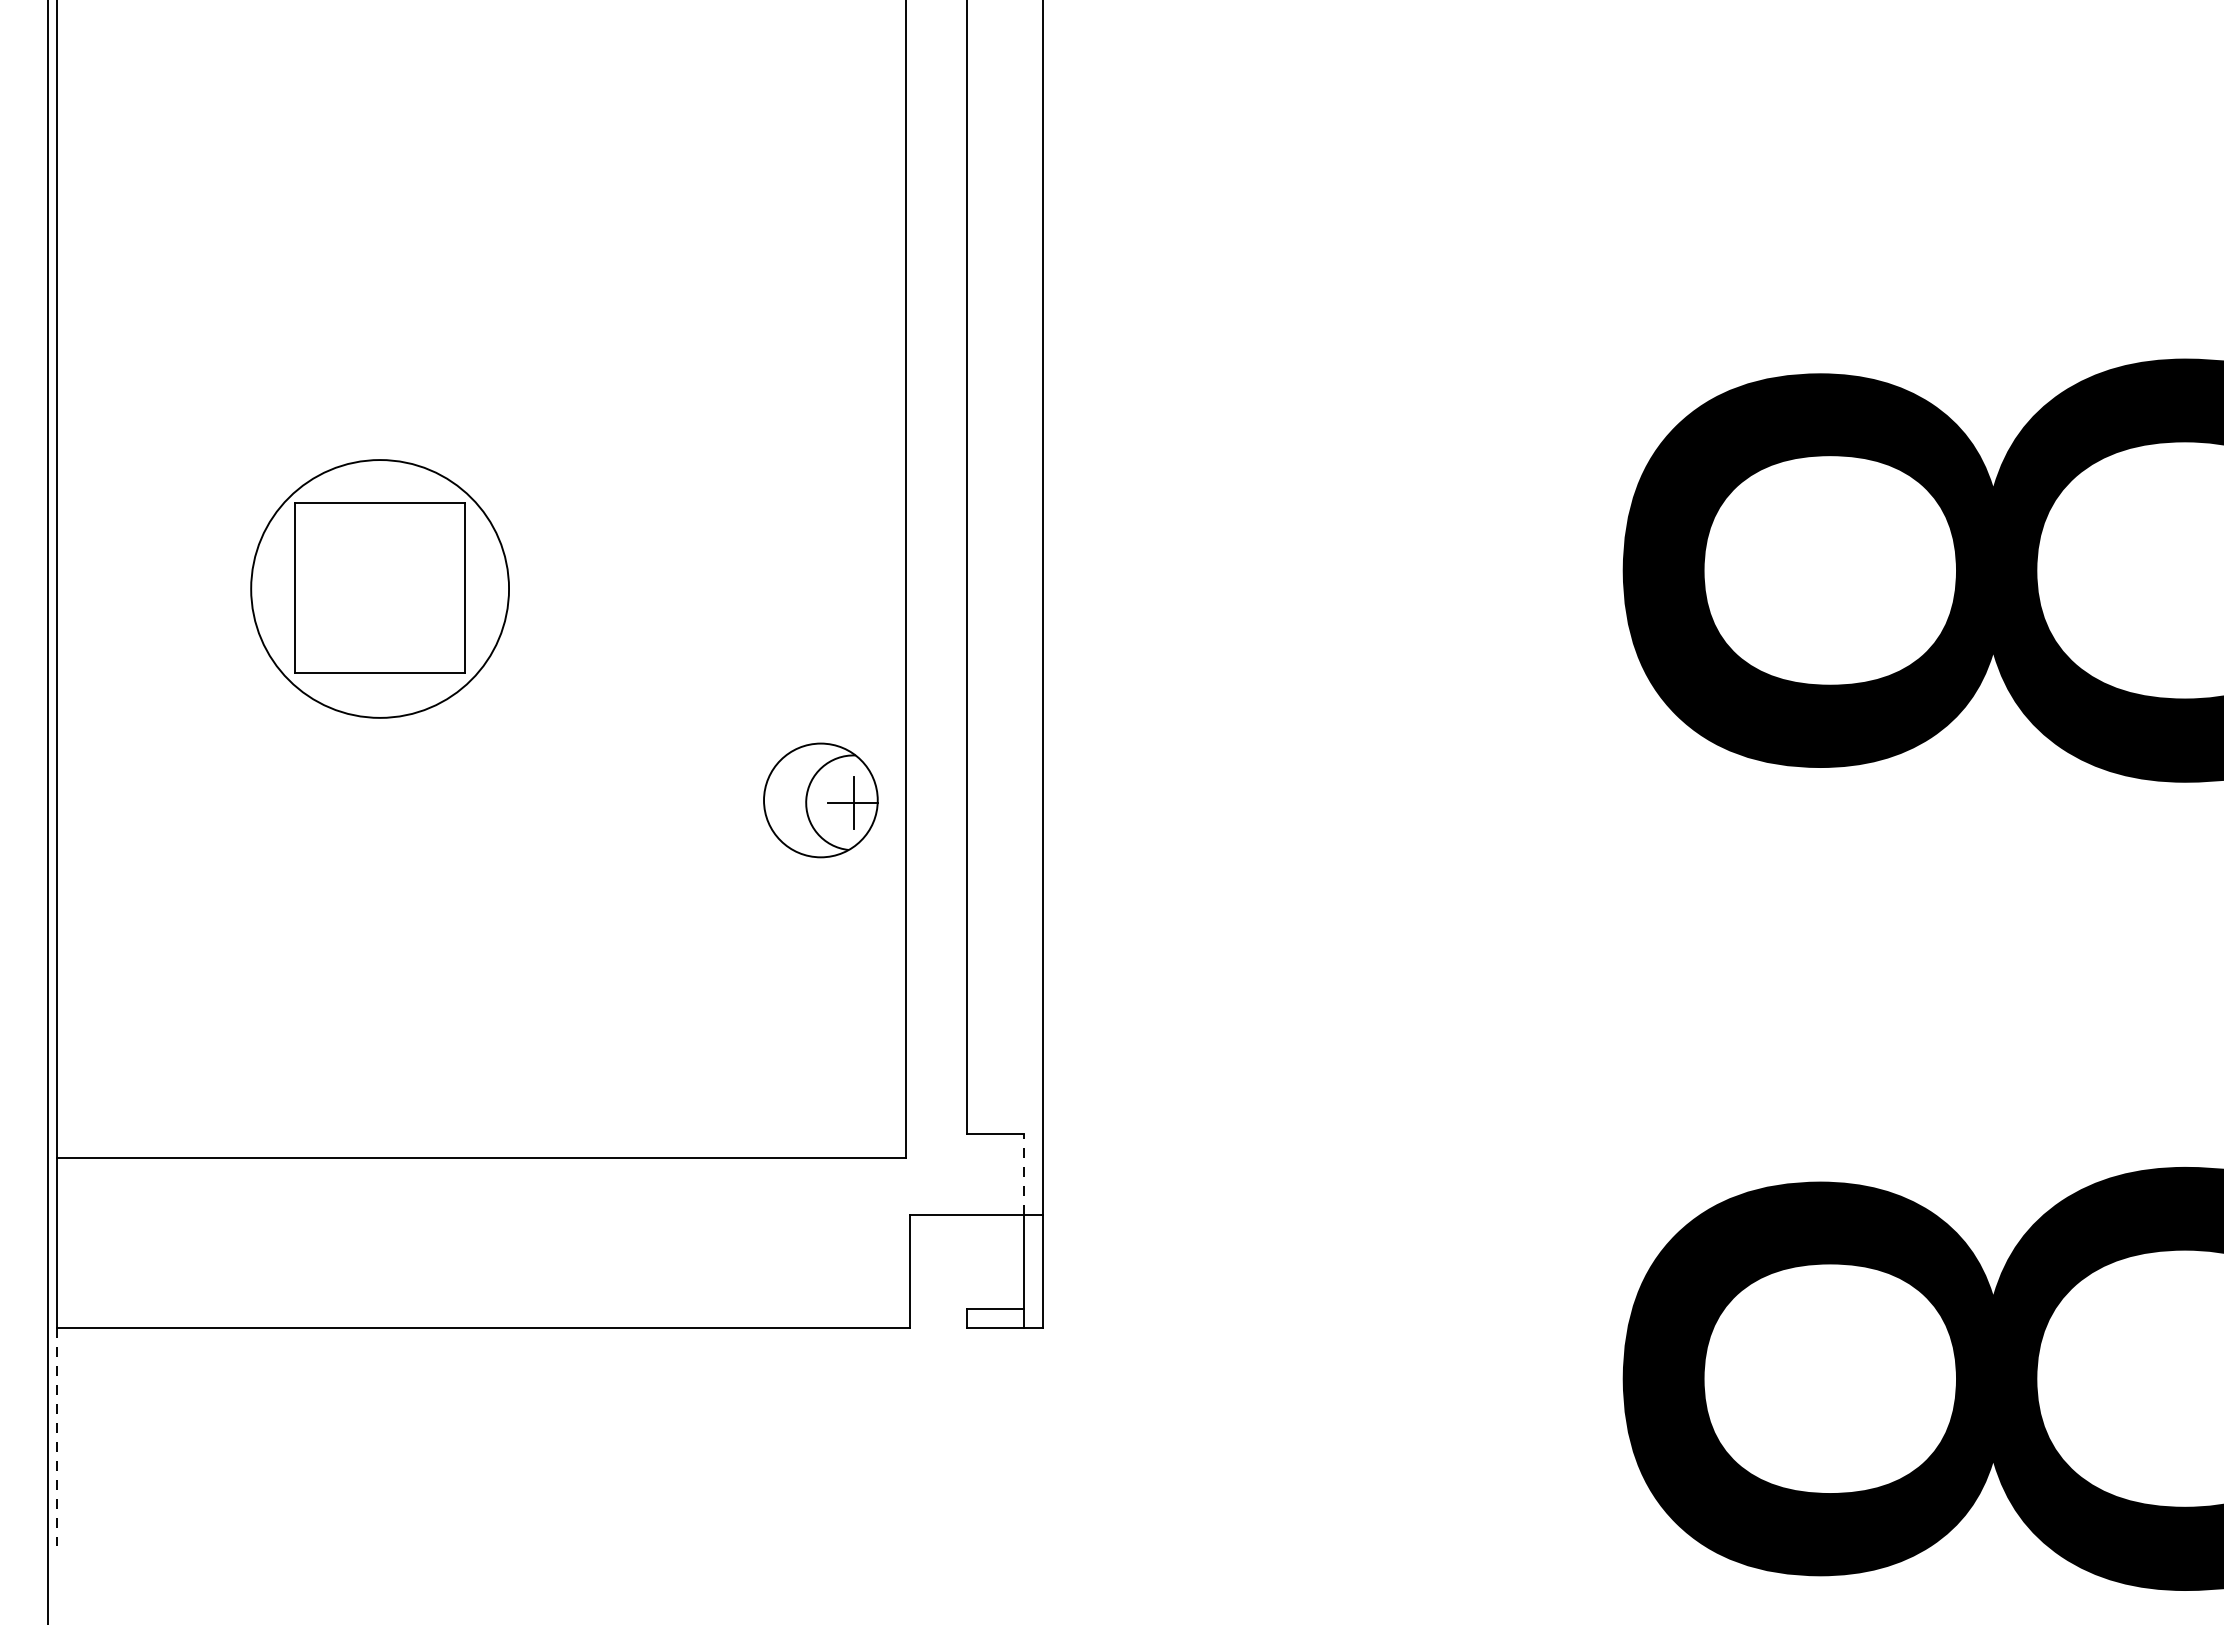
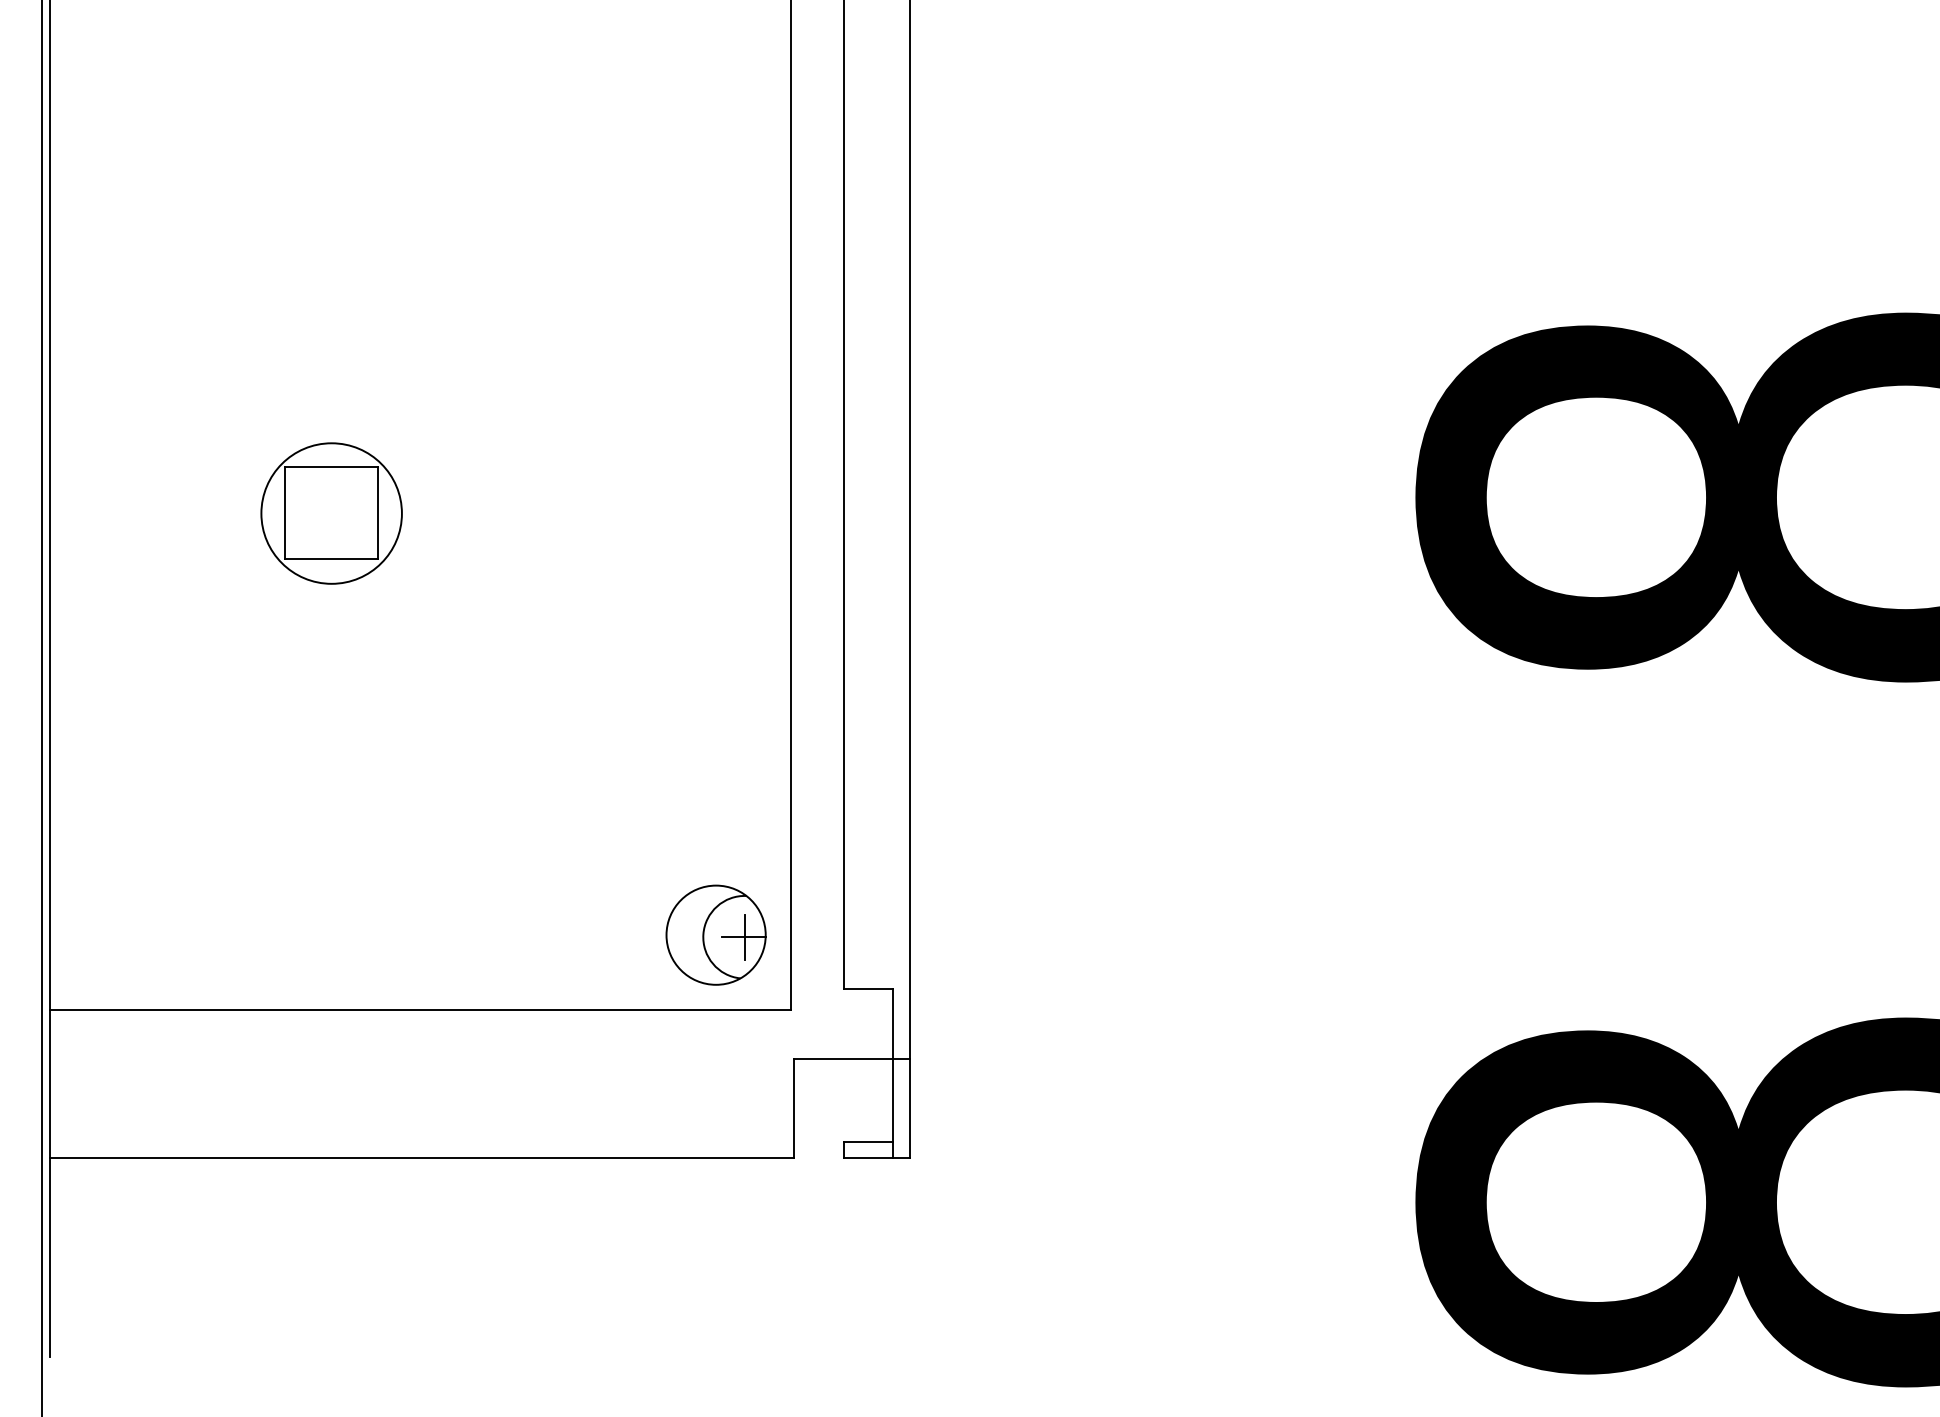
part: (379, 588) -> (331, 513), size x0.62
part: (820, 800) -> (715, 935), moved
line: (1024, 1173) -> (893, 1023), dashed -> solid
line: (57, 1442) -> (50, 1257), dashed -> solid

